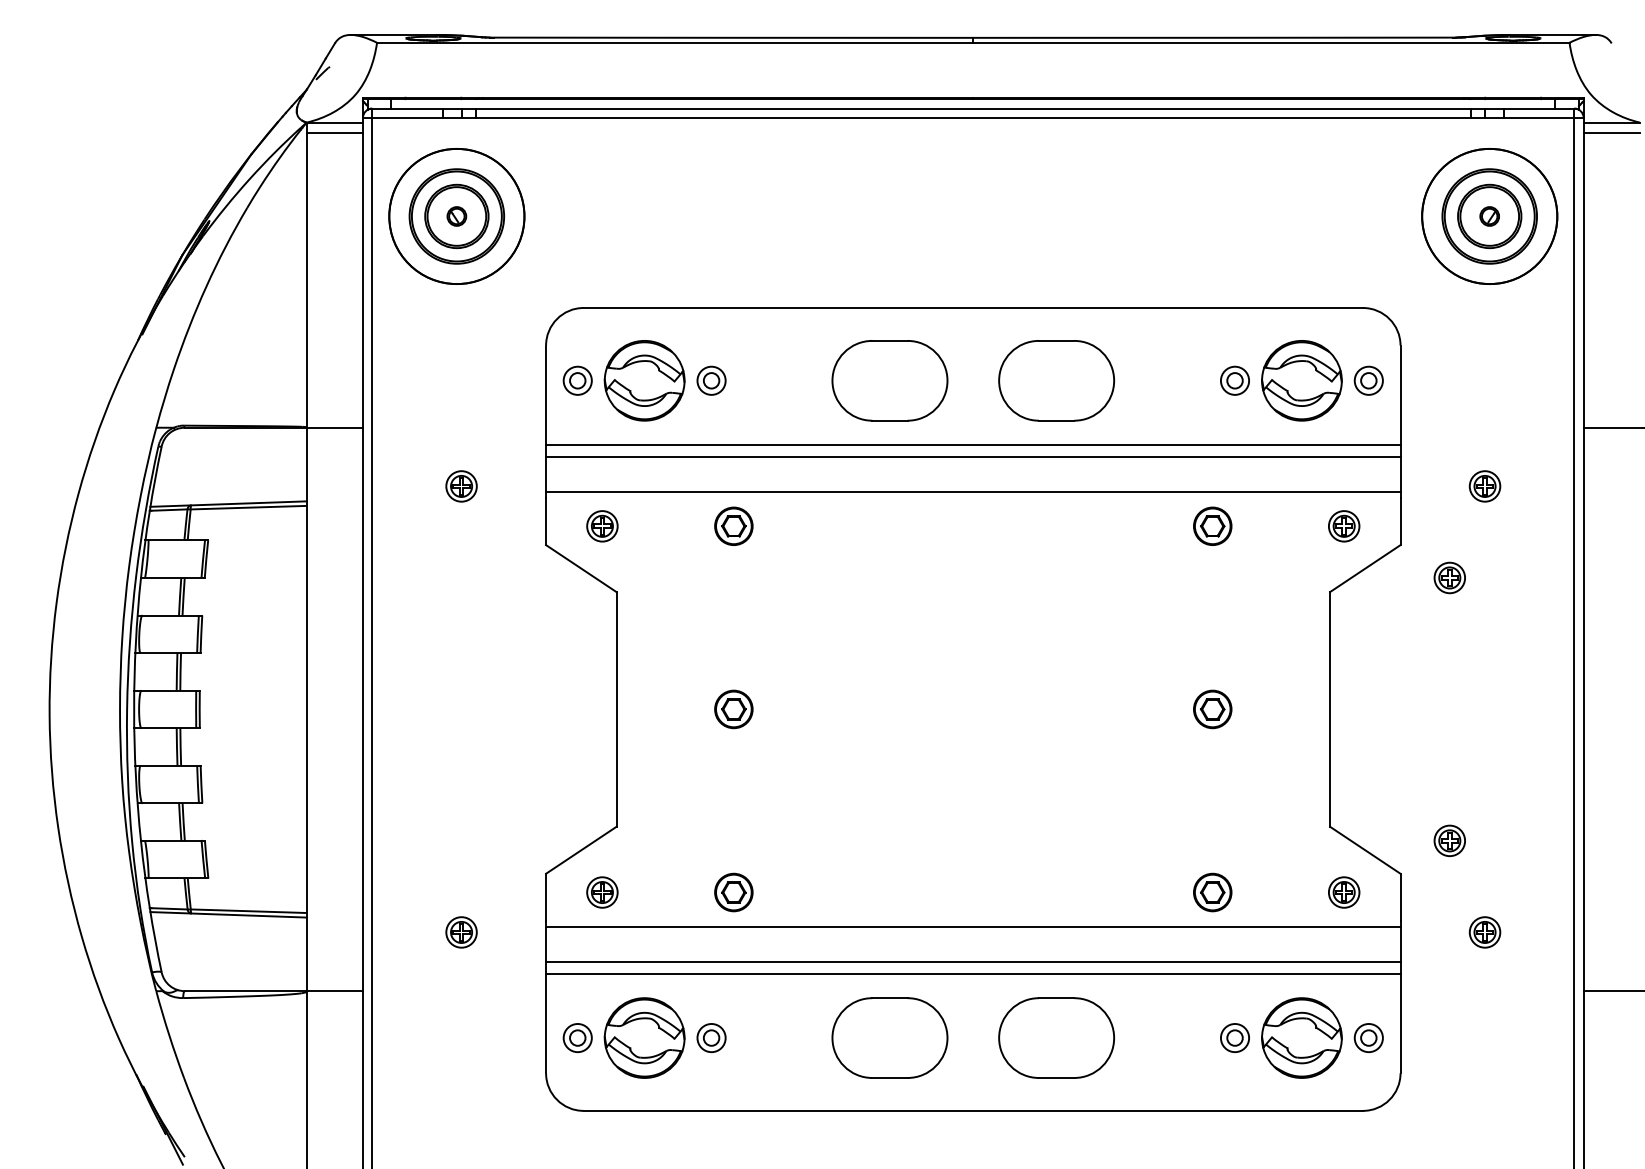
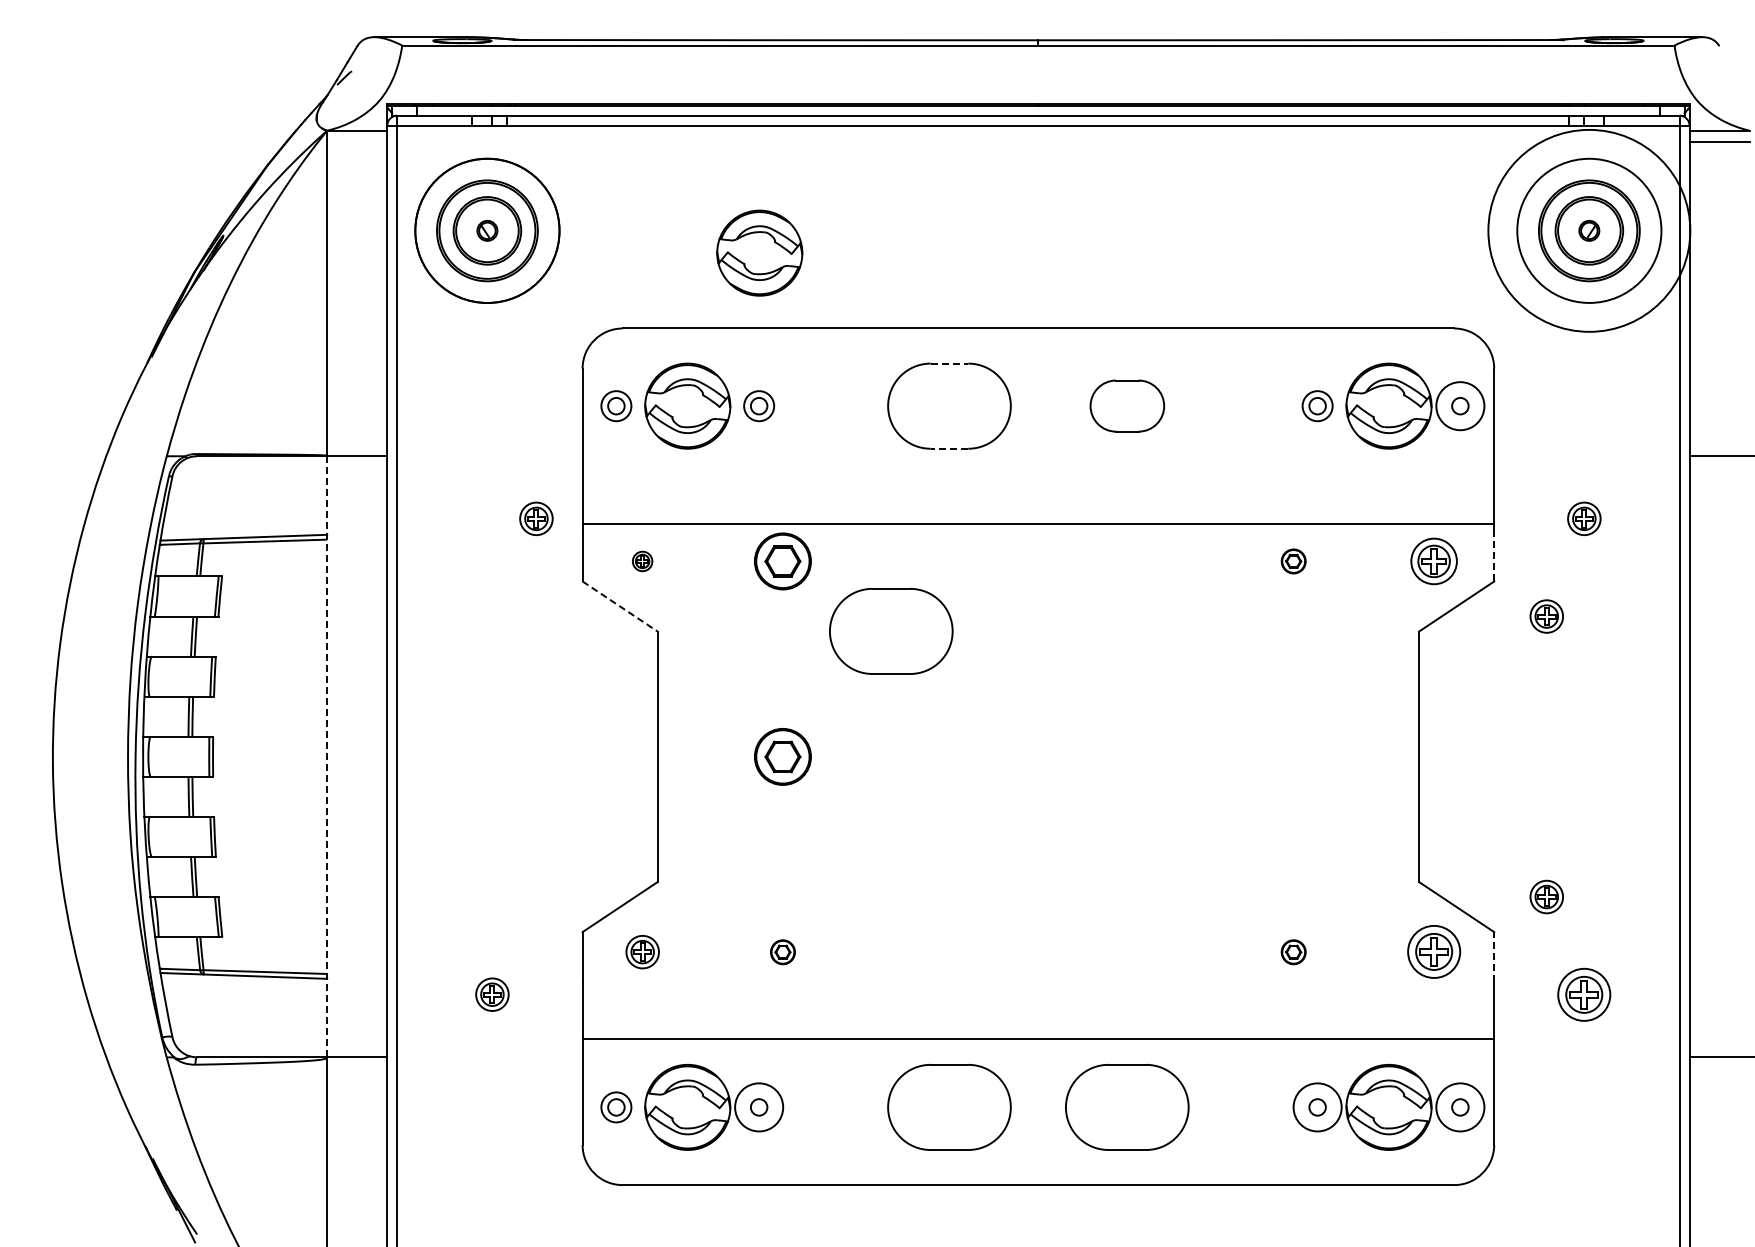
line: (335, 132) -> (357, 141), removed
circle: (1489, 216) -> (1589, 230), size x1.4
part: (711, 236) -> (759, 252), added
line: (889, 340) -> (949, 363), solid -> dashed
part: (1056, 380) -> (1127, 405), size x0.6
circle: (1368, 381) -> (1460, 406), size x1.6
line: (889, 420) -> (949, 448), solid -> dashed
line: (973, 444) -> (1038, 474), removed
line: (973, 457) -> (1038, 487), removed
part: (461, 486) -> (536, 518), moved
line: (1400, 520) -> (1494, 555), solid -> dashed
part: (602, 526) -> (642, 561), size x0.6
part: (733, 526) -> (782, 561), size x1.4
part: (1212, 526) -> (1293, 561), size x0.6
part: (1343, 526) -> (1433, 561), size x1.4
line: (581, 568) -> (620, 606), solid -> dashed
part: (835, 591) -> (891, 631), added
line: (306, 709) -> (327, 756), solid -> dashed
part: (733, 709) -> (782, 756), size x1.4
part: (1212, 709) -> (1293, 756), removed
part: (733, 892) -> (782, 952), size x0.6
part: (1212, 892) -> (1293, 952), size x0.6
part: (1343, 892) -> (1433, 952), size x1.6
line: (1400, 896) -> (1494, 956), solid -> dashed
line: (973, 927) -> (1038, 989), removed
part: (1485, 932) -> (1584, 994), size x1.6
line: (973, 961) -> (1038, 1025), removed
circle: (711, 1038) -> (759, 1107), size x1.6
circle: (1234, 1038) -> (1317, 1107), size x1.6
circle: (1368, 1038) -> (1460, 1107), size x1.6

